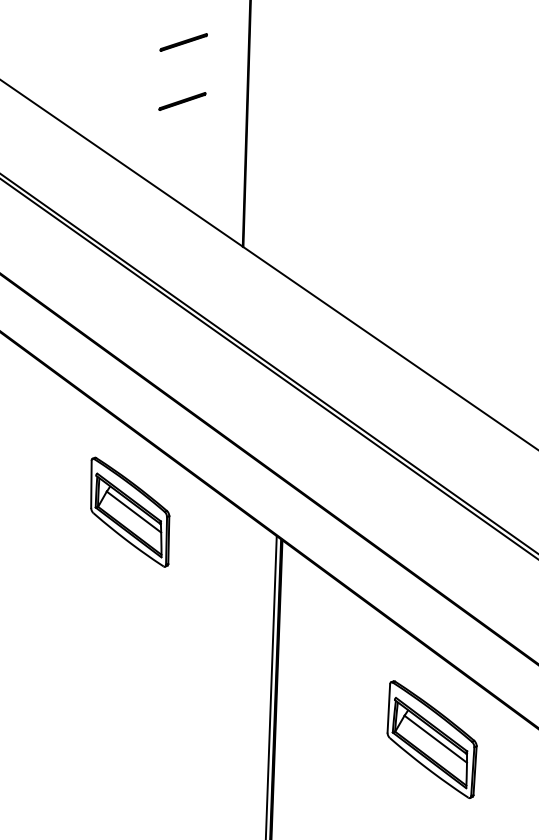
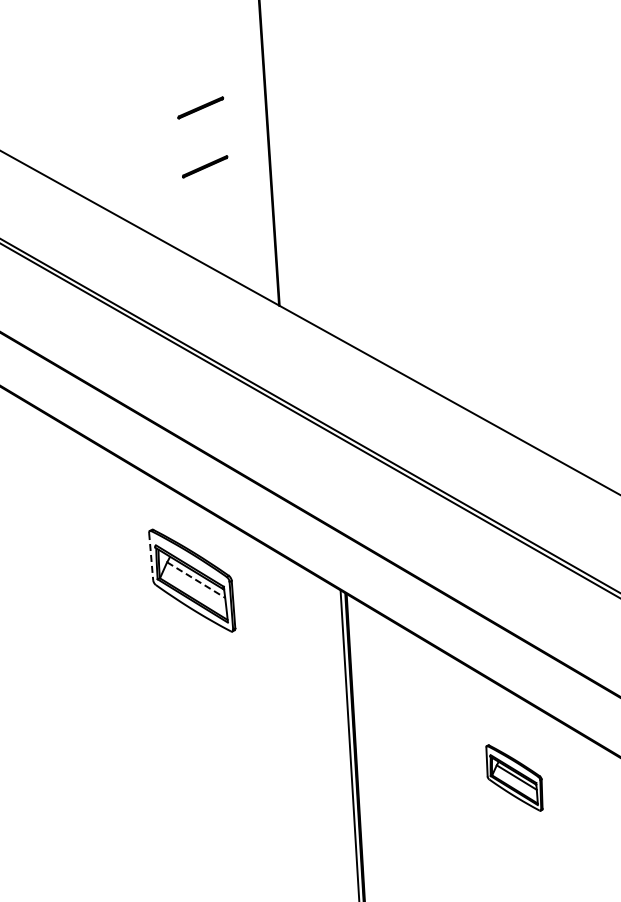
line: (91, 484) -> (151, 556), solid -> dashed
line: (134, 512) -> (196, 580), solid -> dashed
part: (431, 739) -> (514, 777), size x0.6

